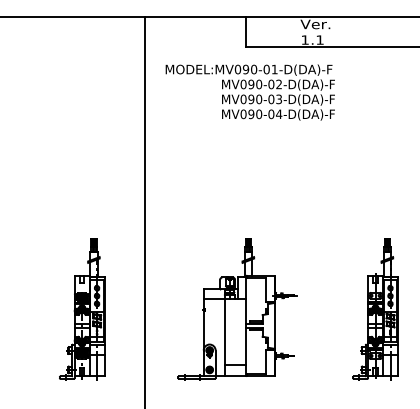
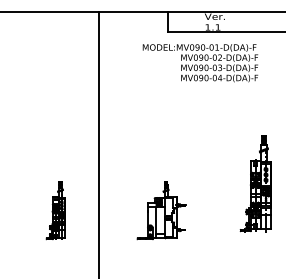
text: (250, 93) -> (200, 63), moved
part: (81, 308) -> (55, 210), size x0.6
part: (237, 308) -> (161, 210), size x0.6
part: (375, 308) -> (255, 183), moved

